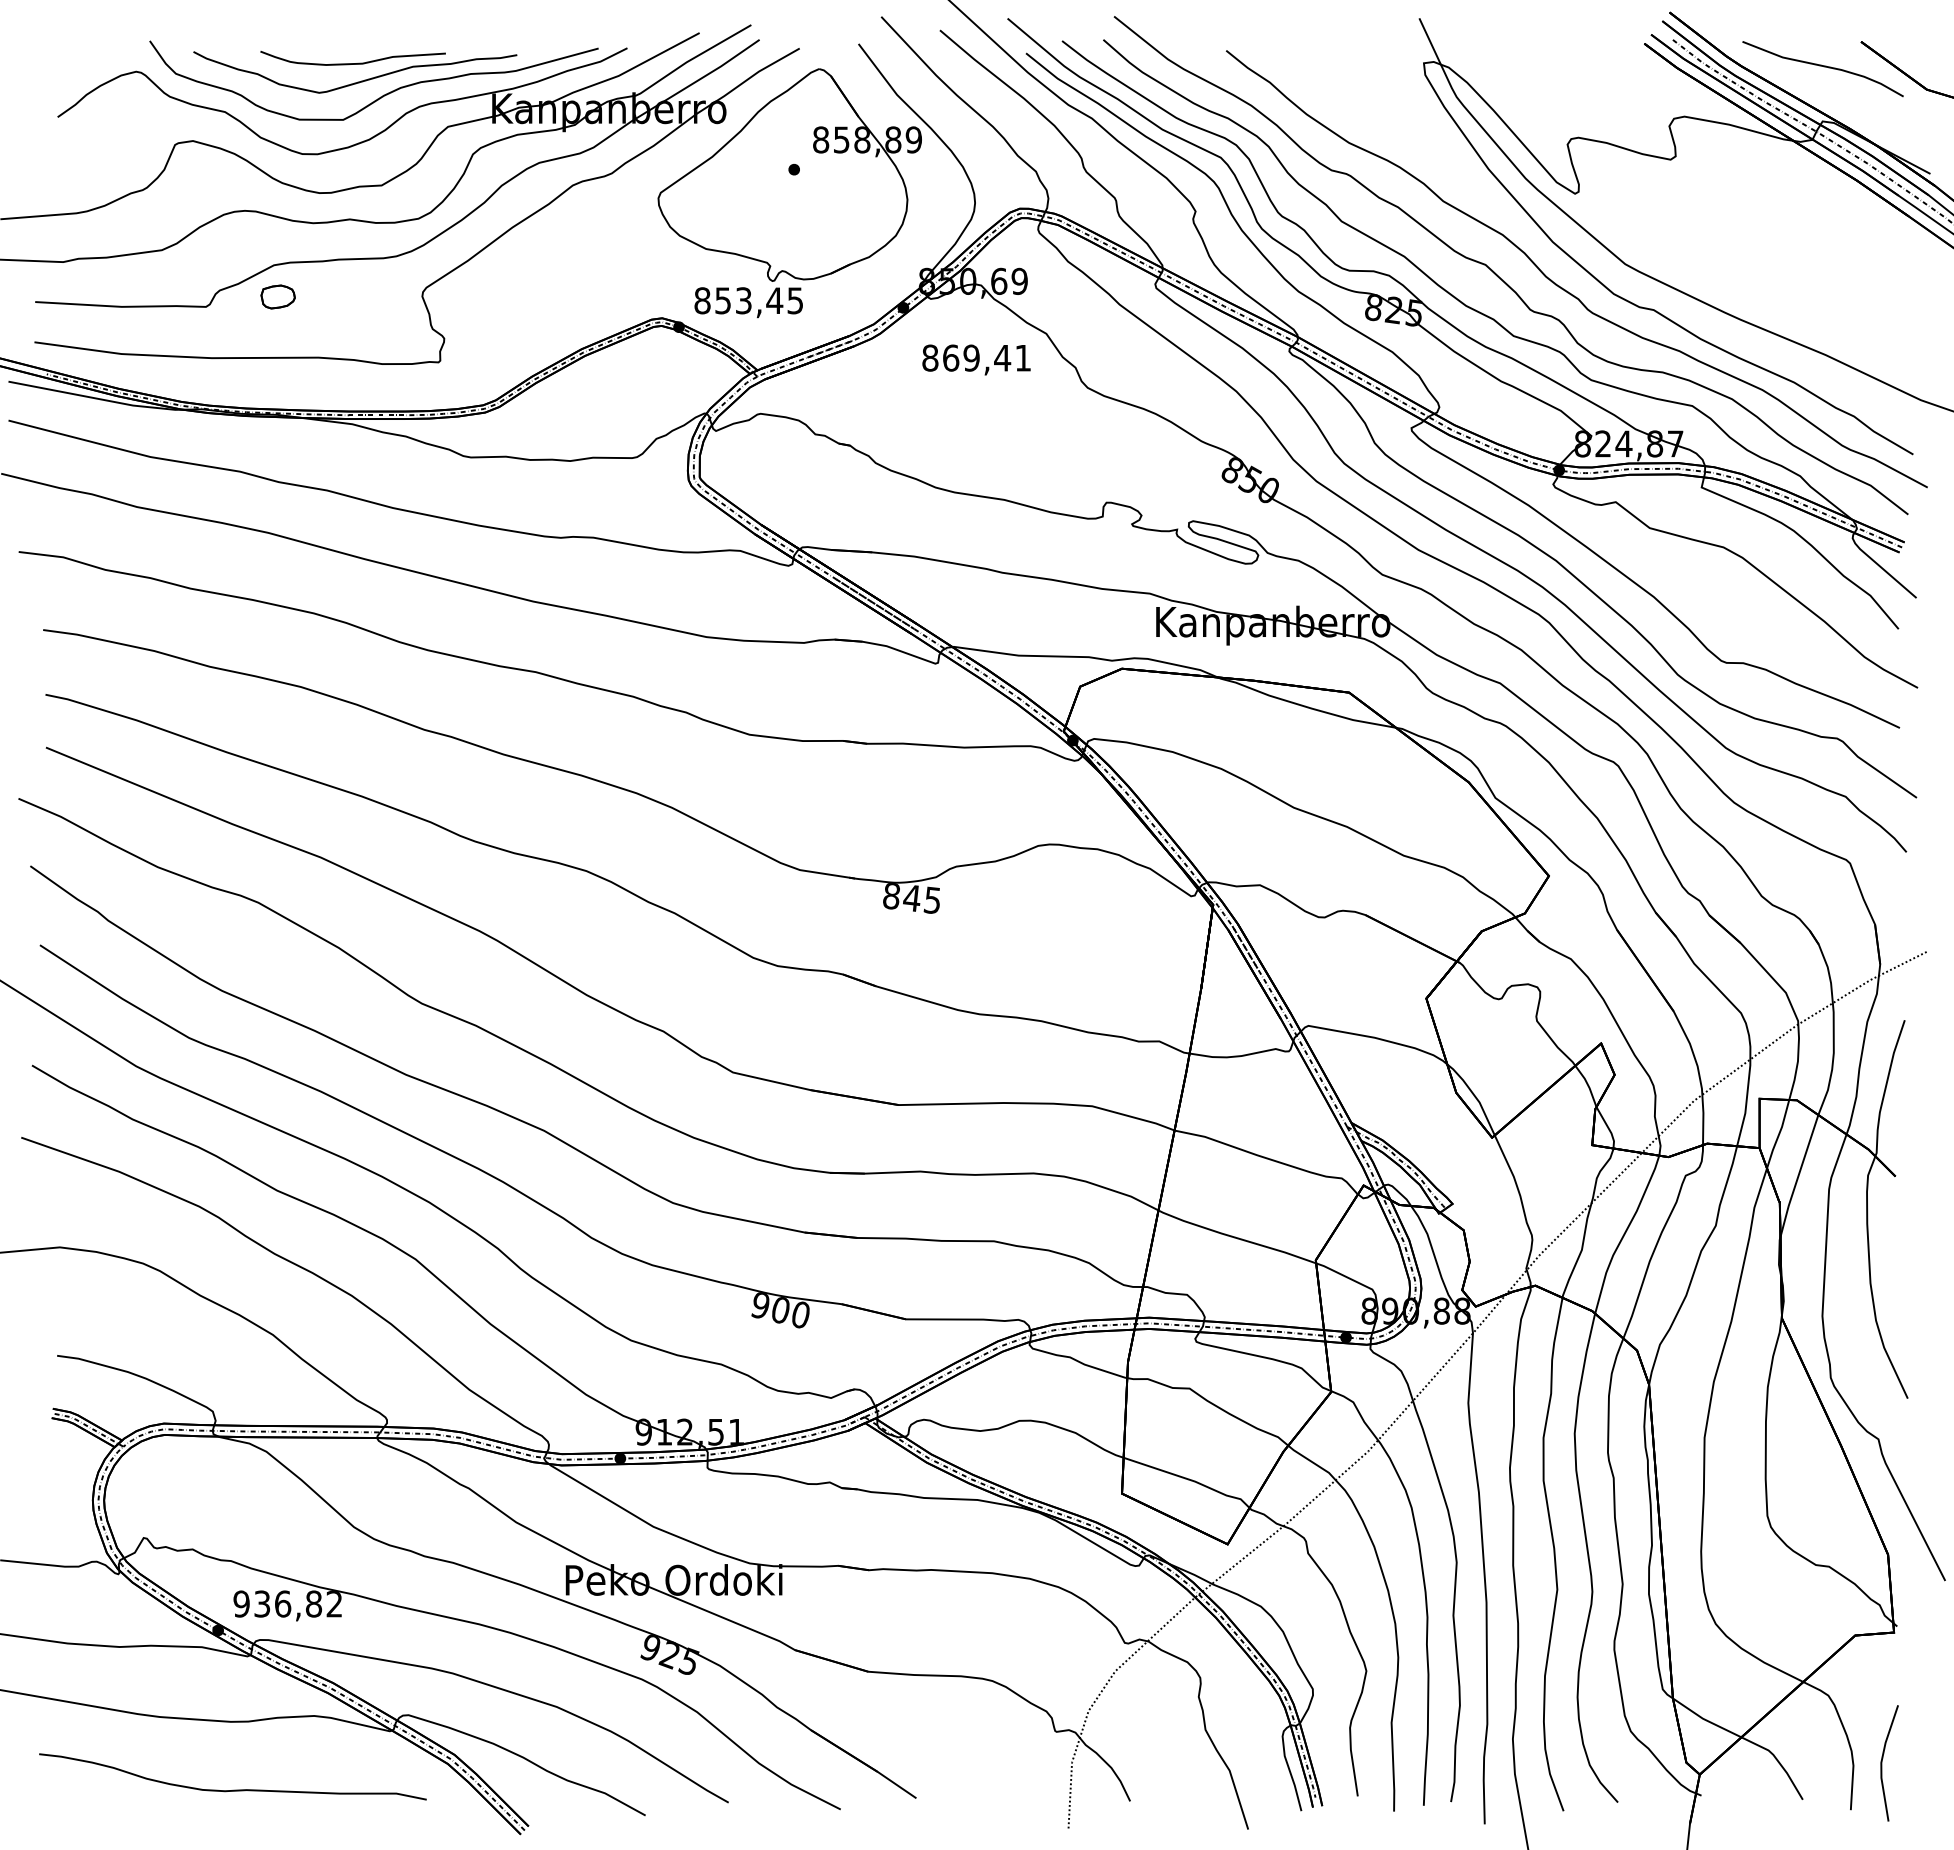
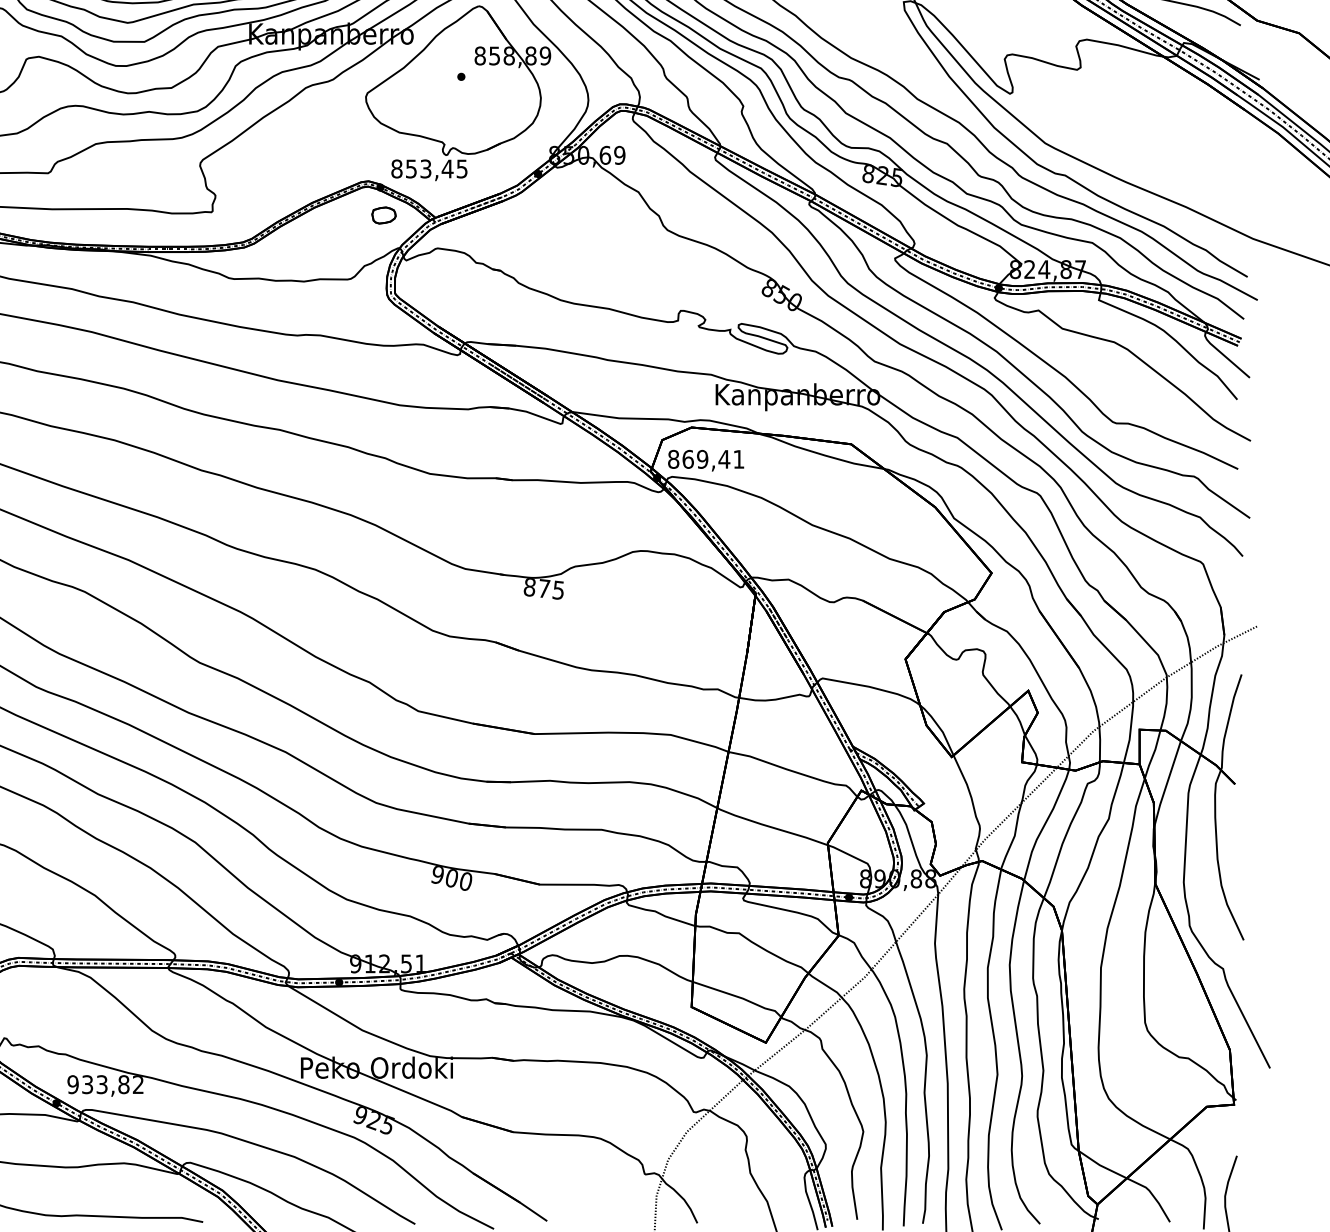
part: (277, 296) -> (383, 215), moved
text: (976, 359) -> (706, 460), moved
text: (912, 897) -> (544, 588), 845 -> 875
text: (283, 1603) -> (102, 1084), 936,82 -> 933,82

